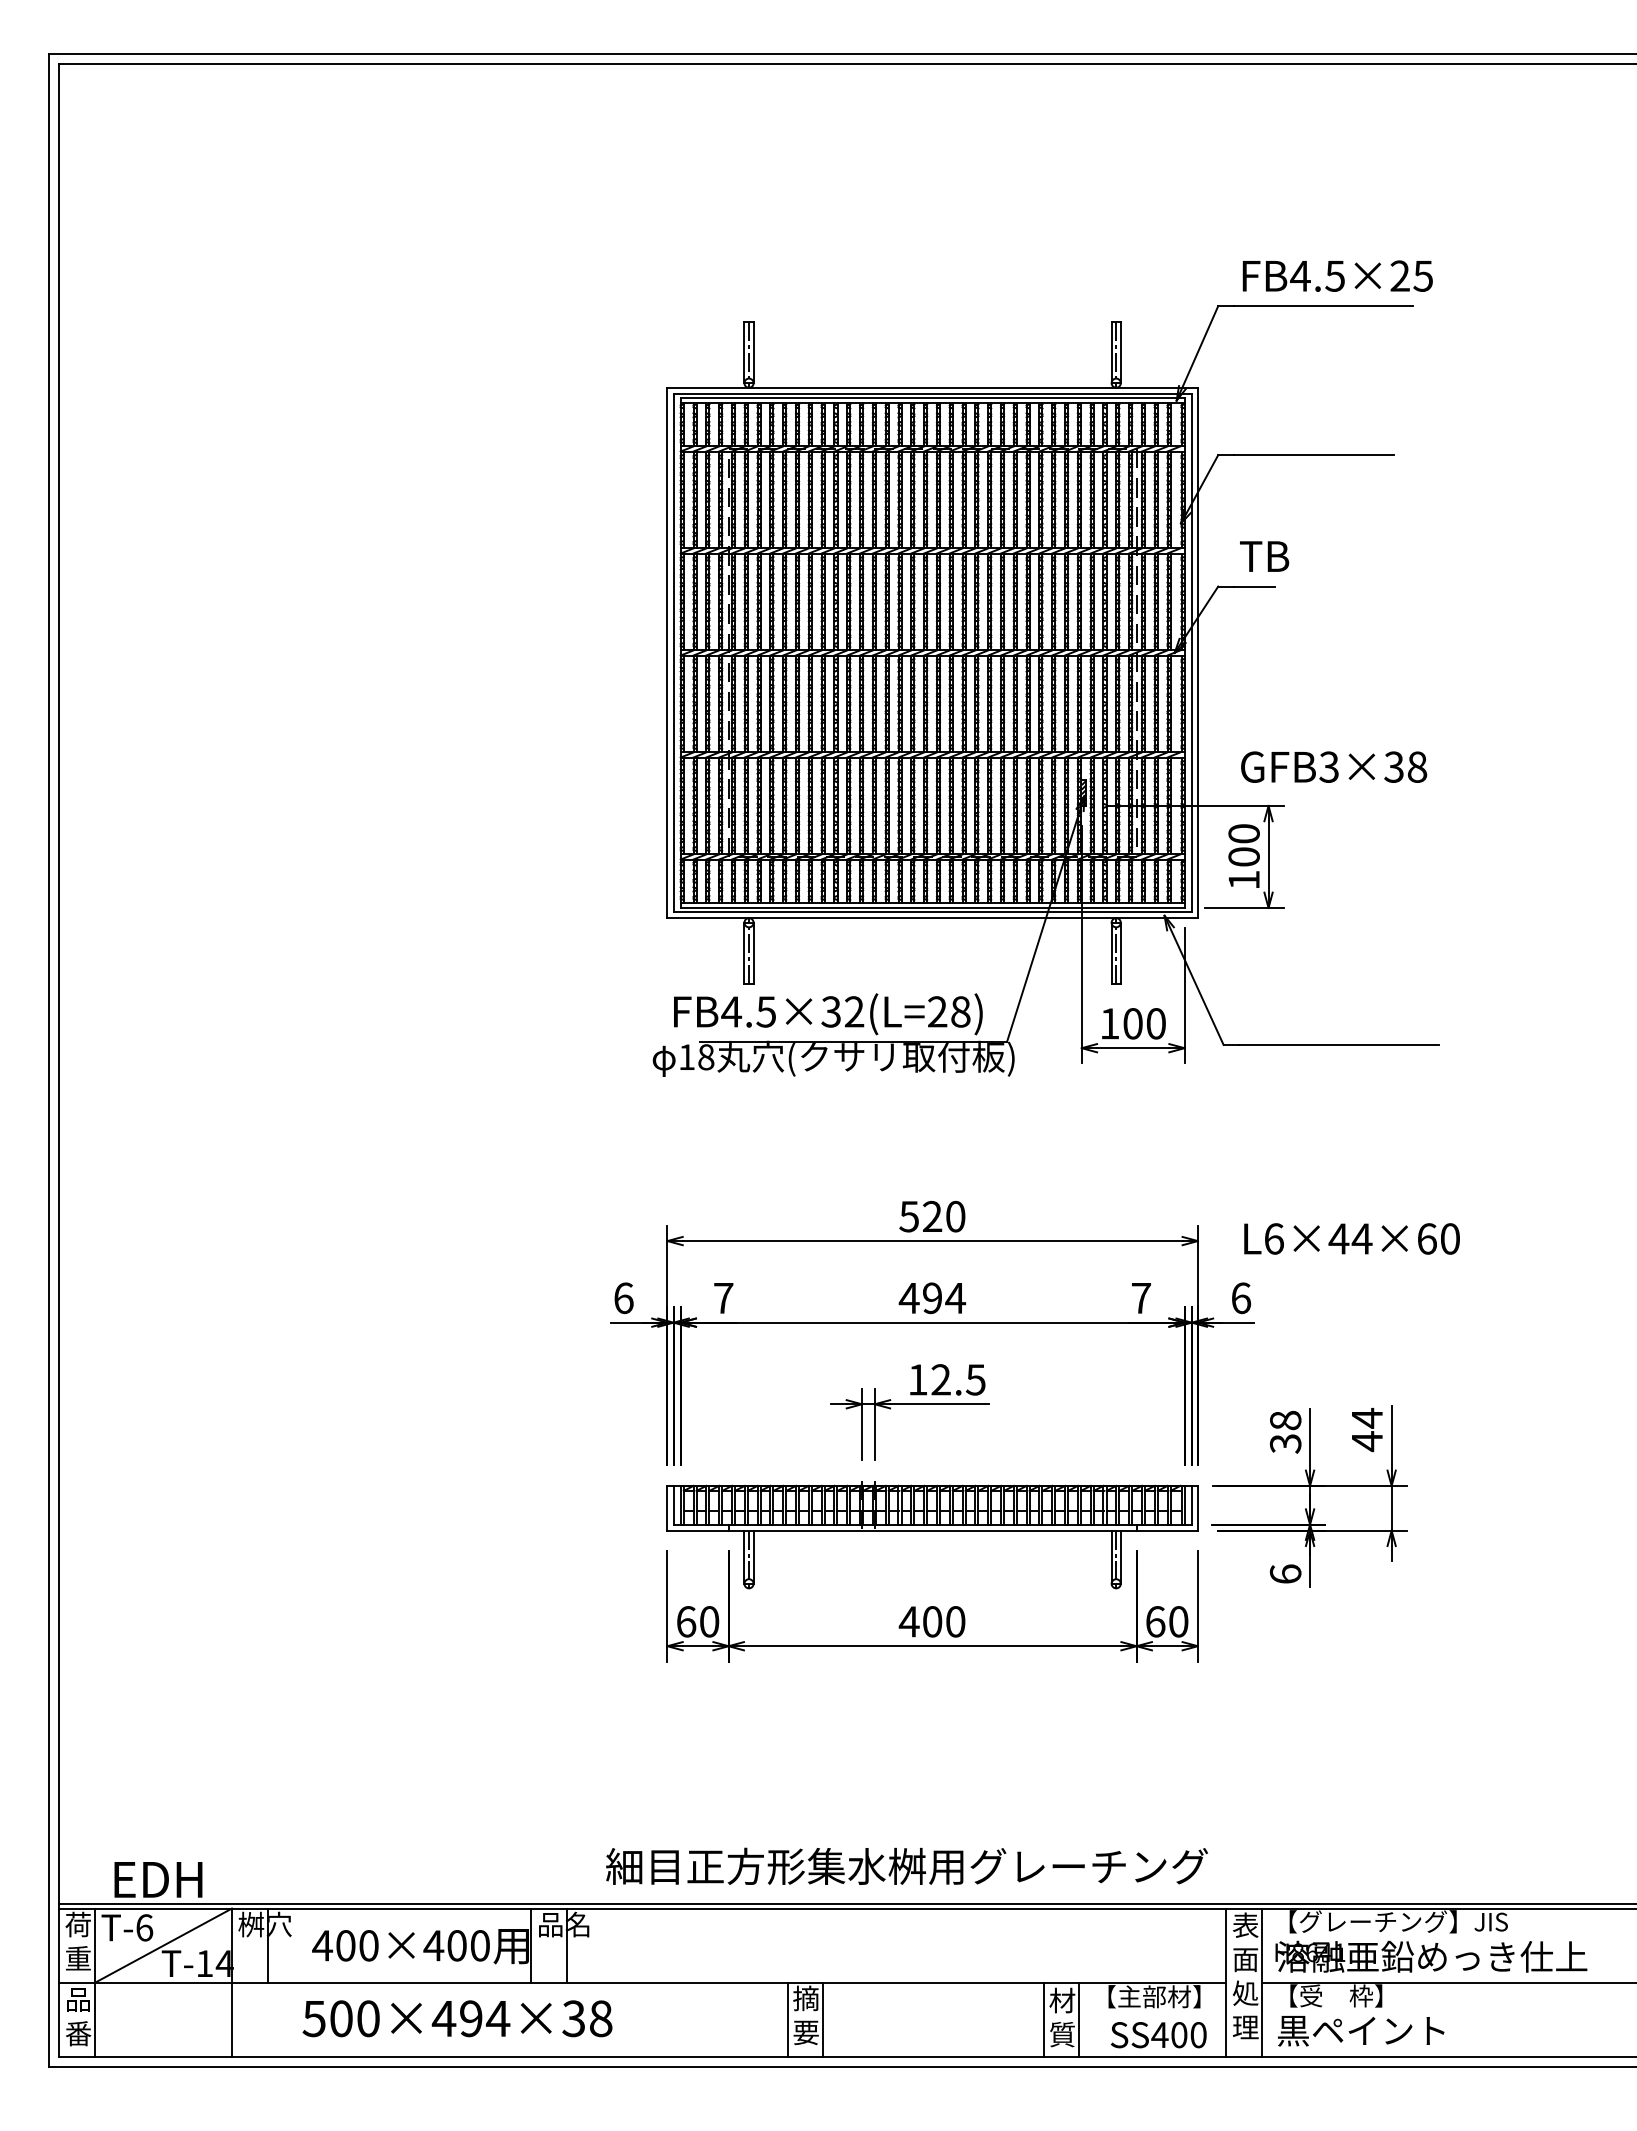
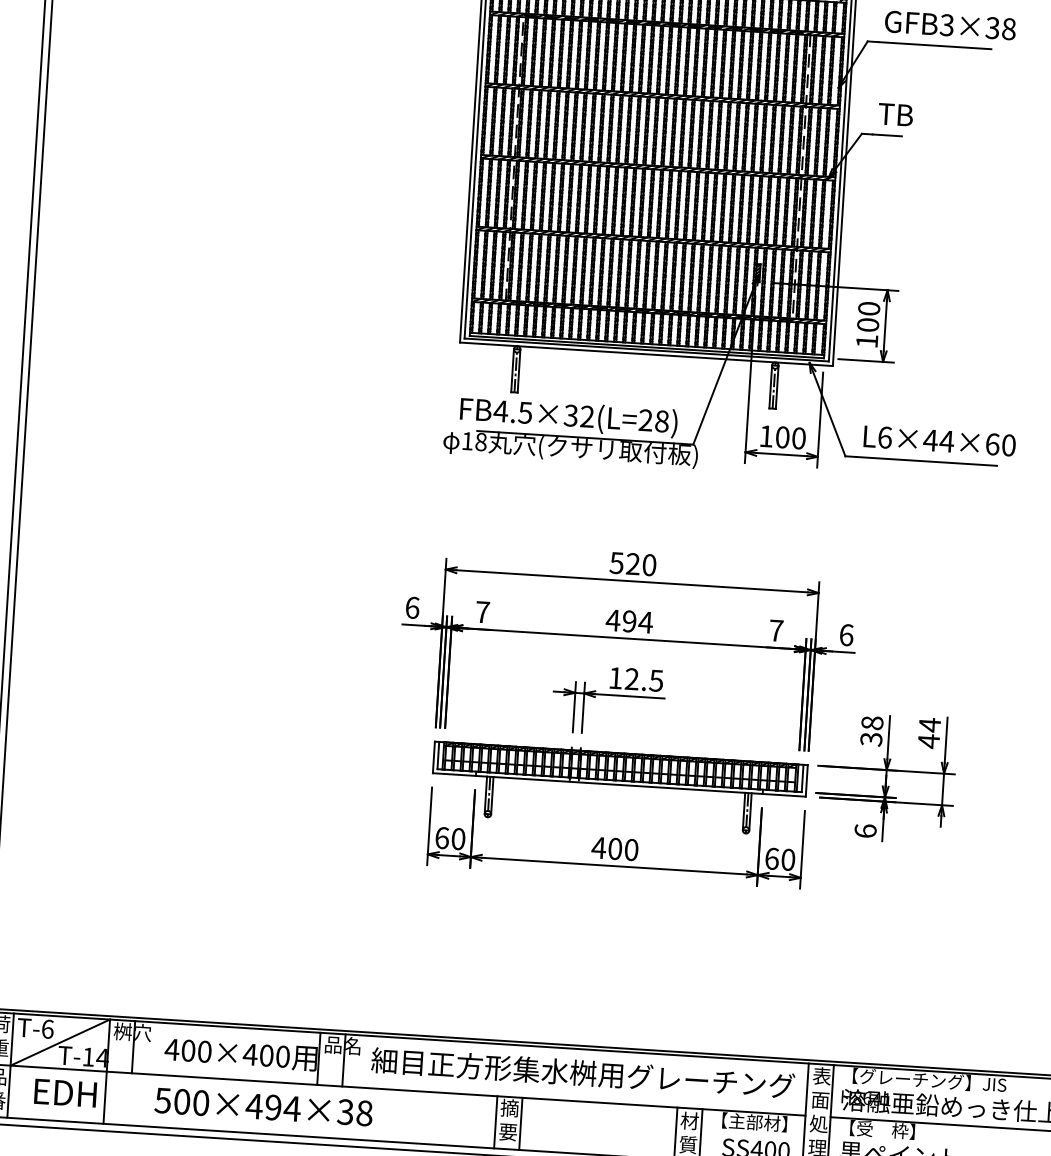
text: (1334, 766) -> (950, 25), moved
text: (1351, 1238) -> (939, 440), moved
text: (906, 1865) -> (582, 1072), moved
text: (158, 1879) -> (65, 1092), moved

